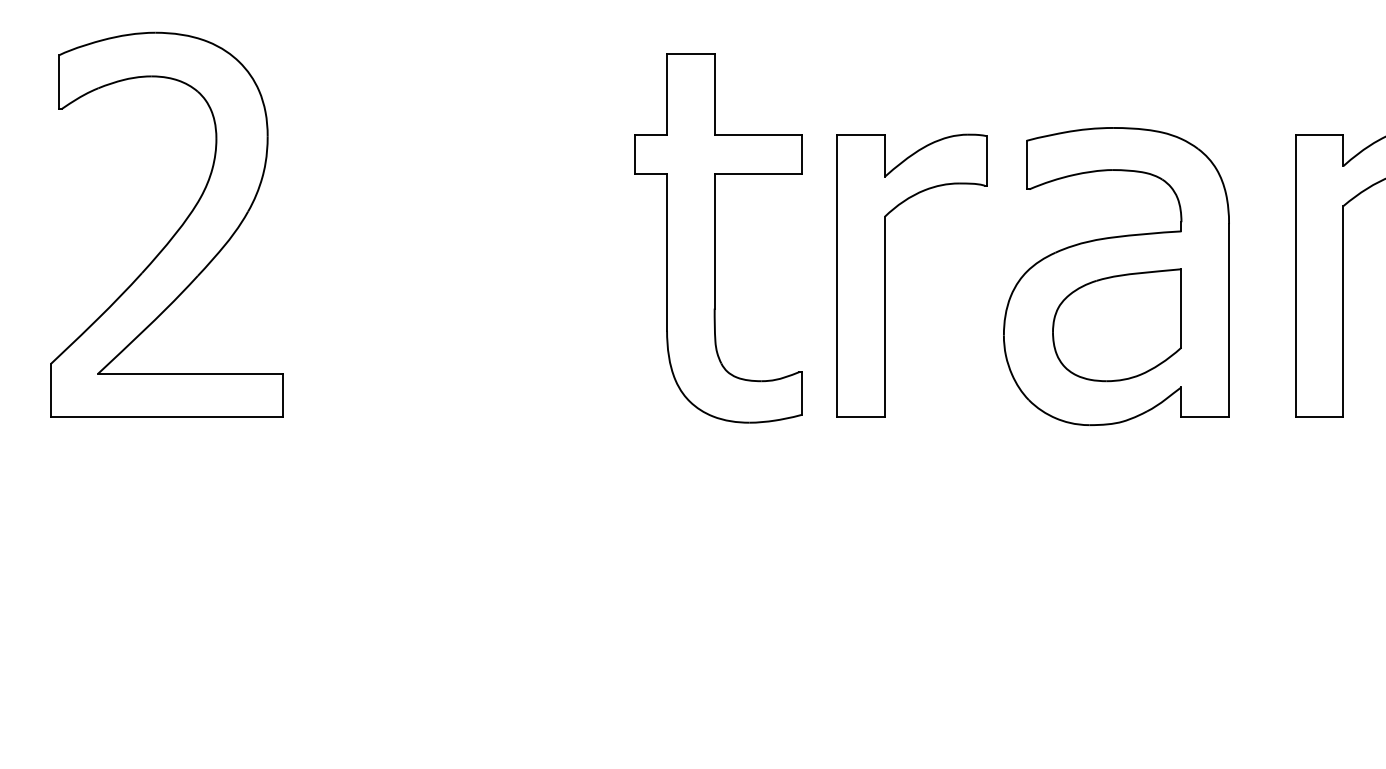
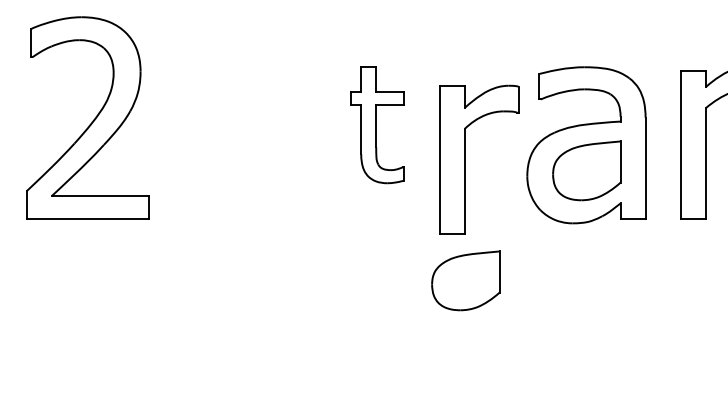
part: (718, 236) -> (377, 124), size x0.6
part: (886, 275) -> (465, 159), moved
part: (886, 533) -> (465, 280), added

